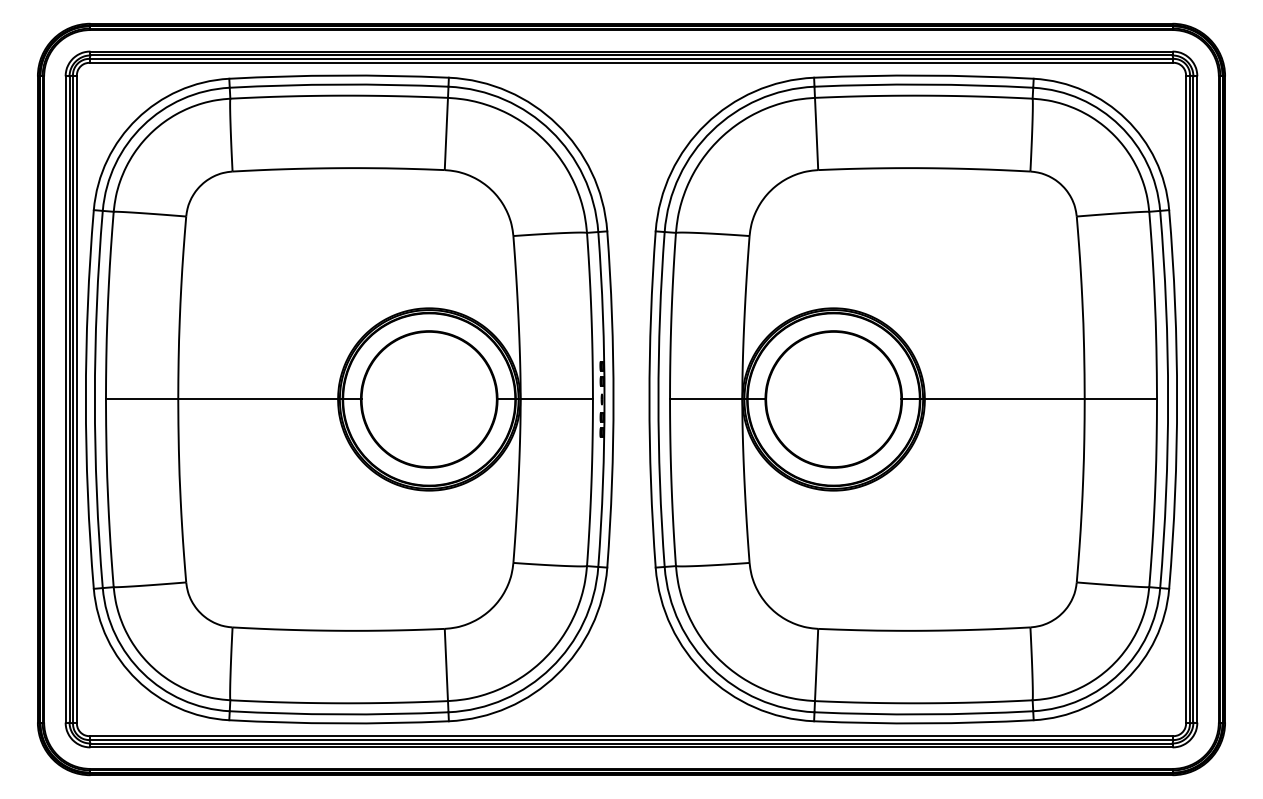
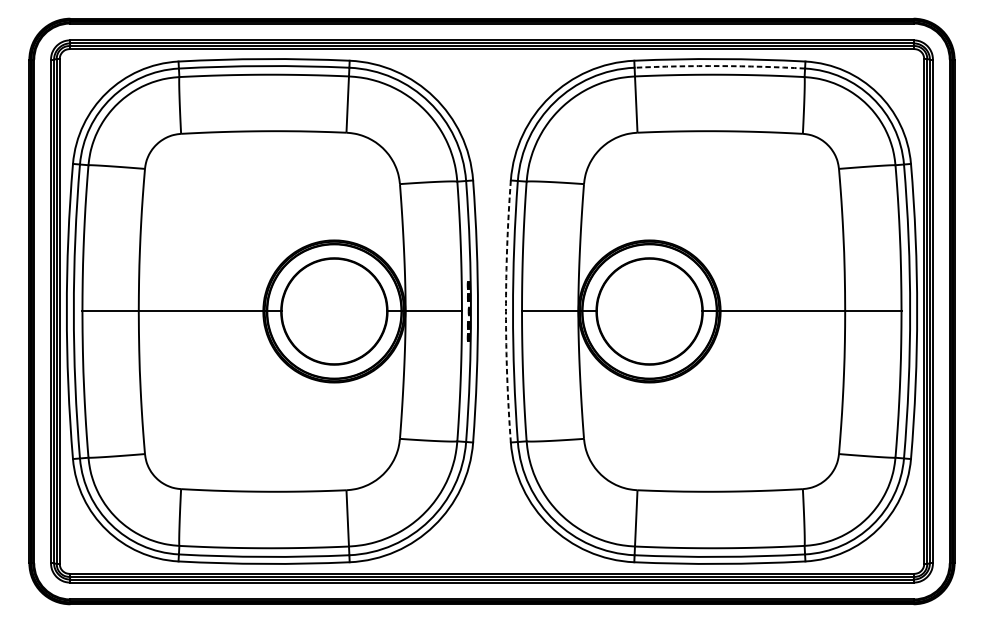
arc: (923, 84) -> (719, 66), solid -> dashed
arc: (649, 399) -> (506, 311), solid -> dashed

